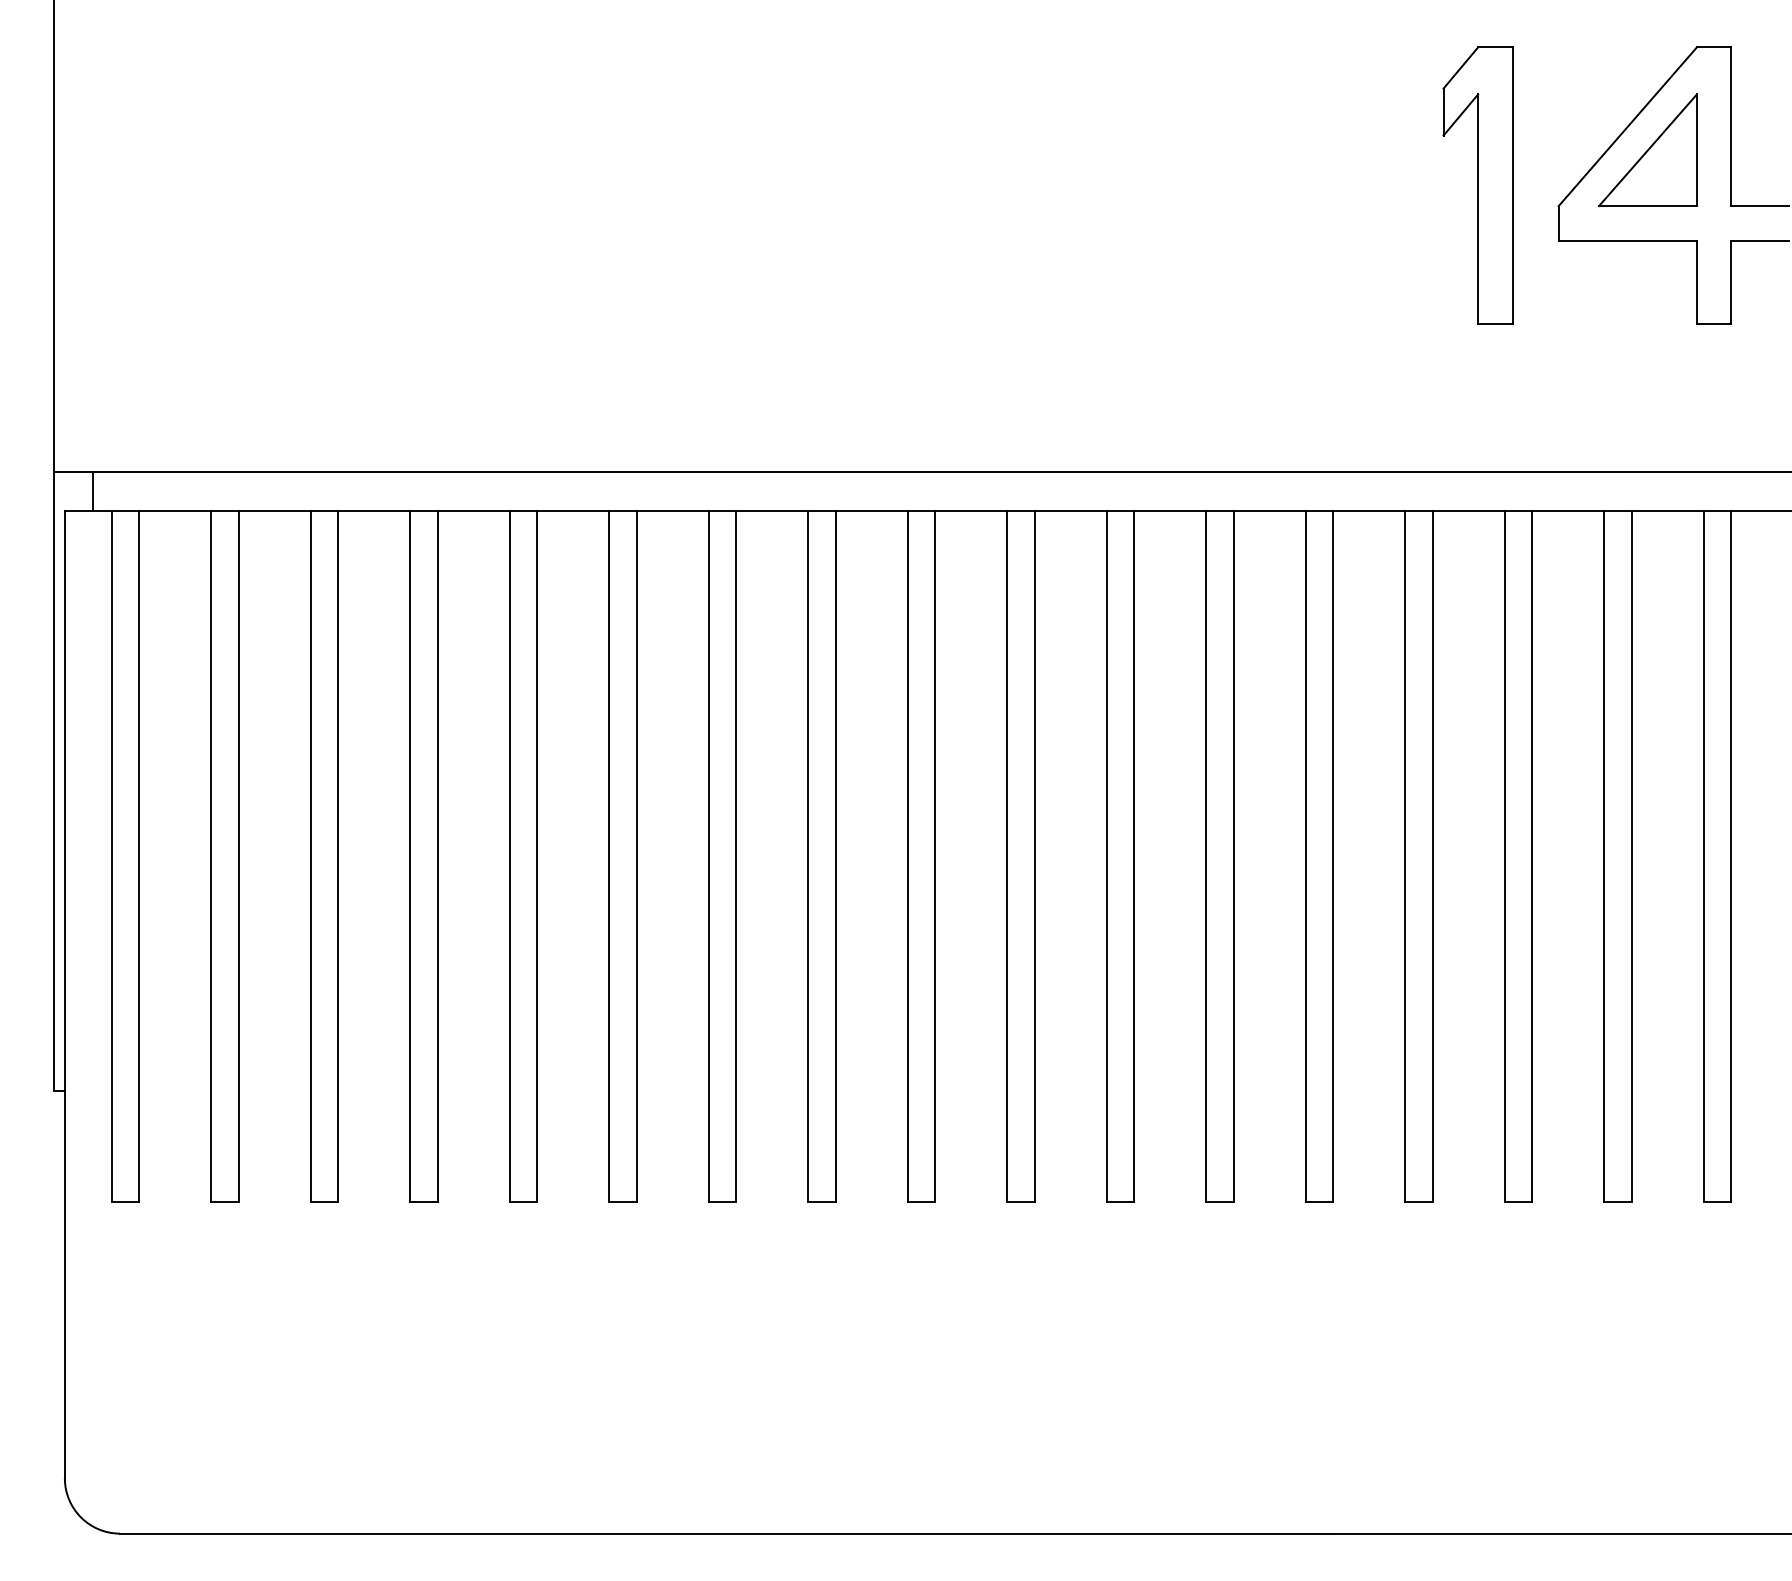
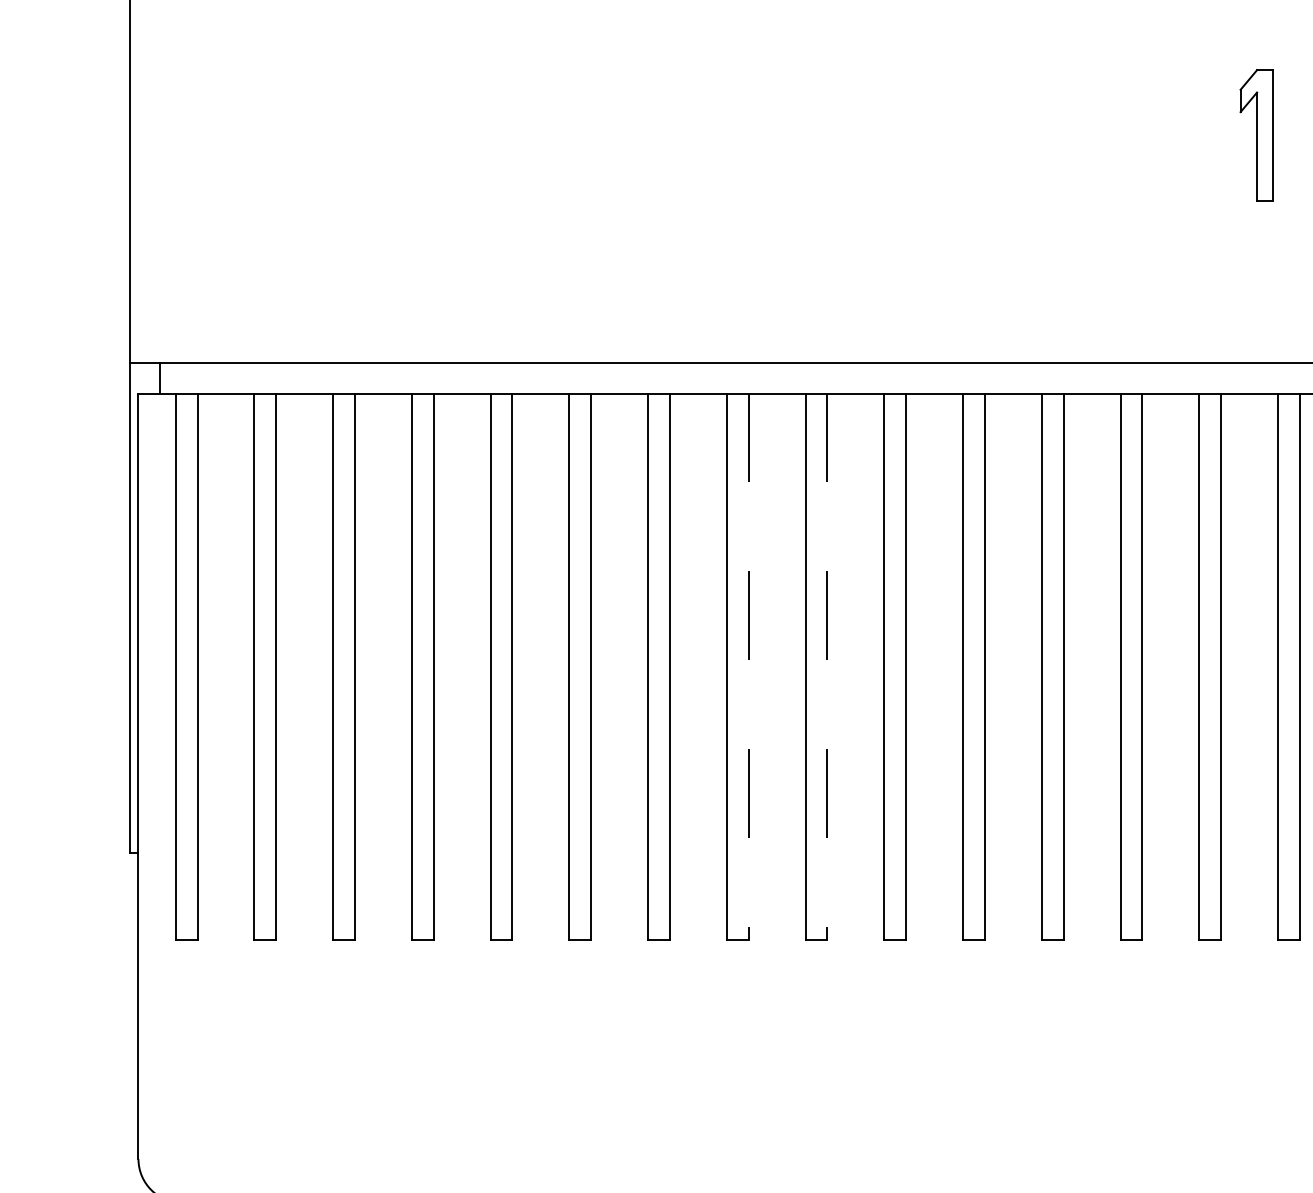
part: (1477, 185) -> (1256, 135), size x0.6
line: (835, 857) -> (748, 667), solid -> dashed
line: (935, 857) -> (827, 667), solid -> dashed

